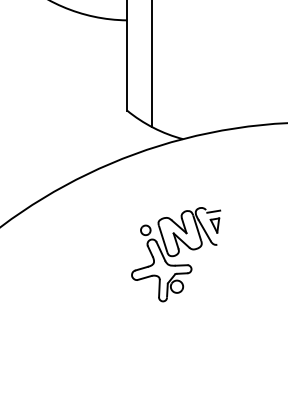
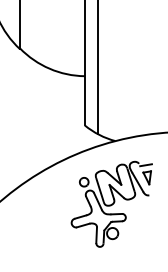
part: (175, 253) -> (111, 203), size x1.67

